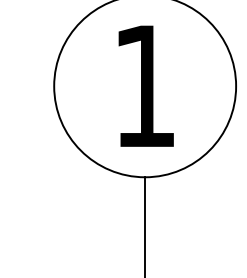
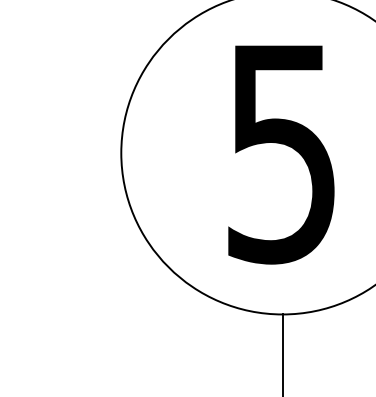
text: (144, 87) -> (281, 155), 1 -> 5

